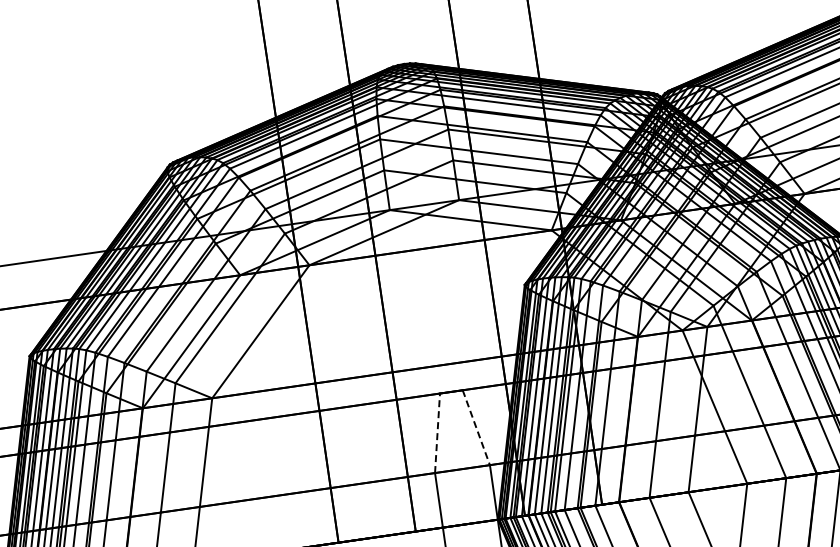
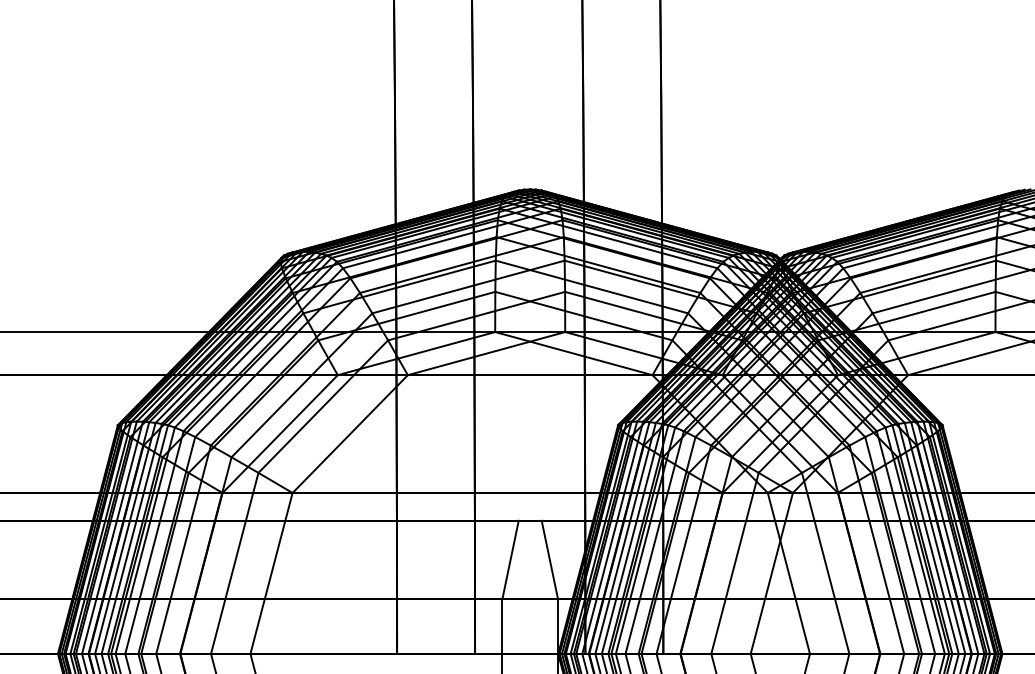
line: (475, 427) -> (549, 559), dashed -> solid
line: (437, 433) -> (510, 559), dashed -> solid

